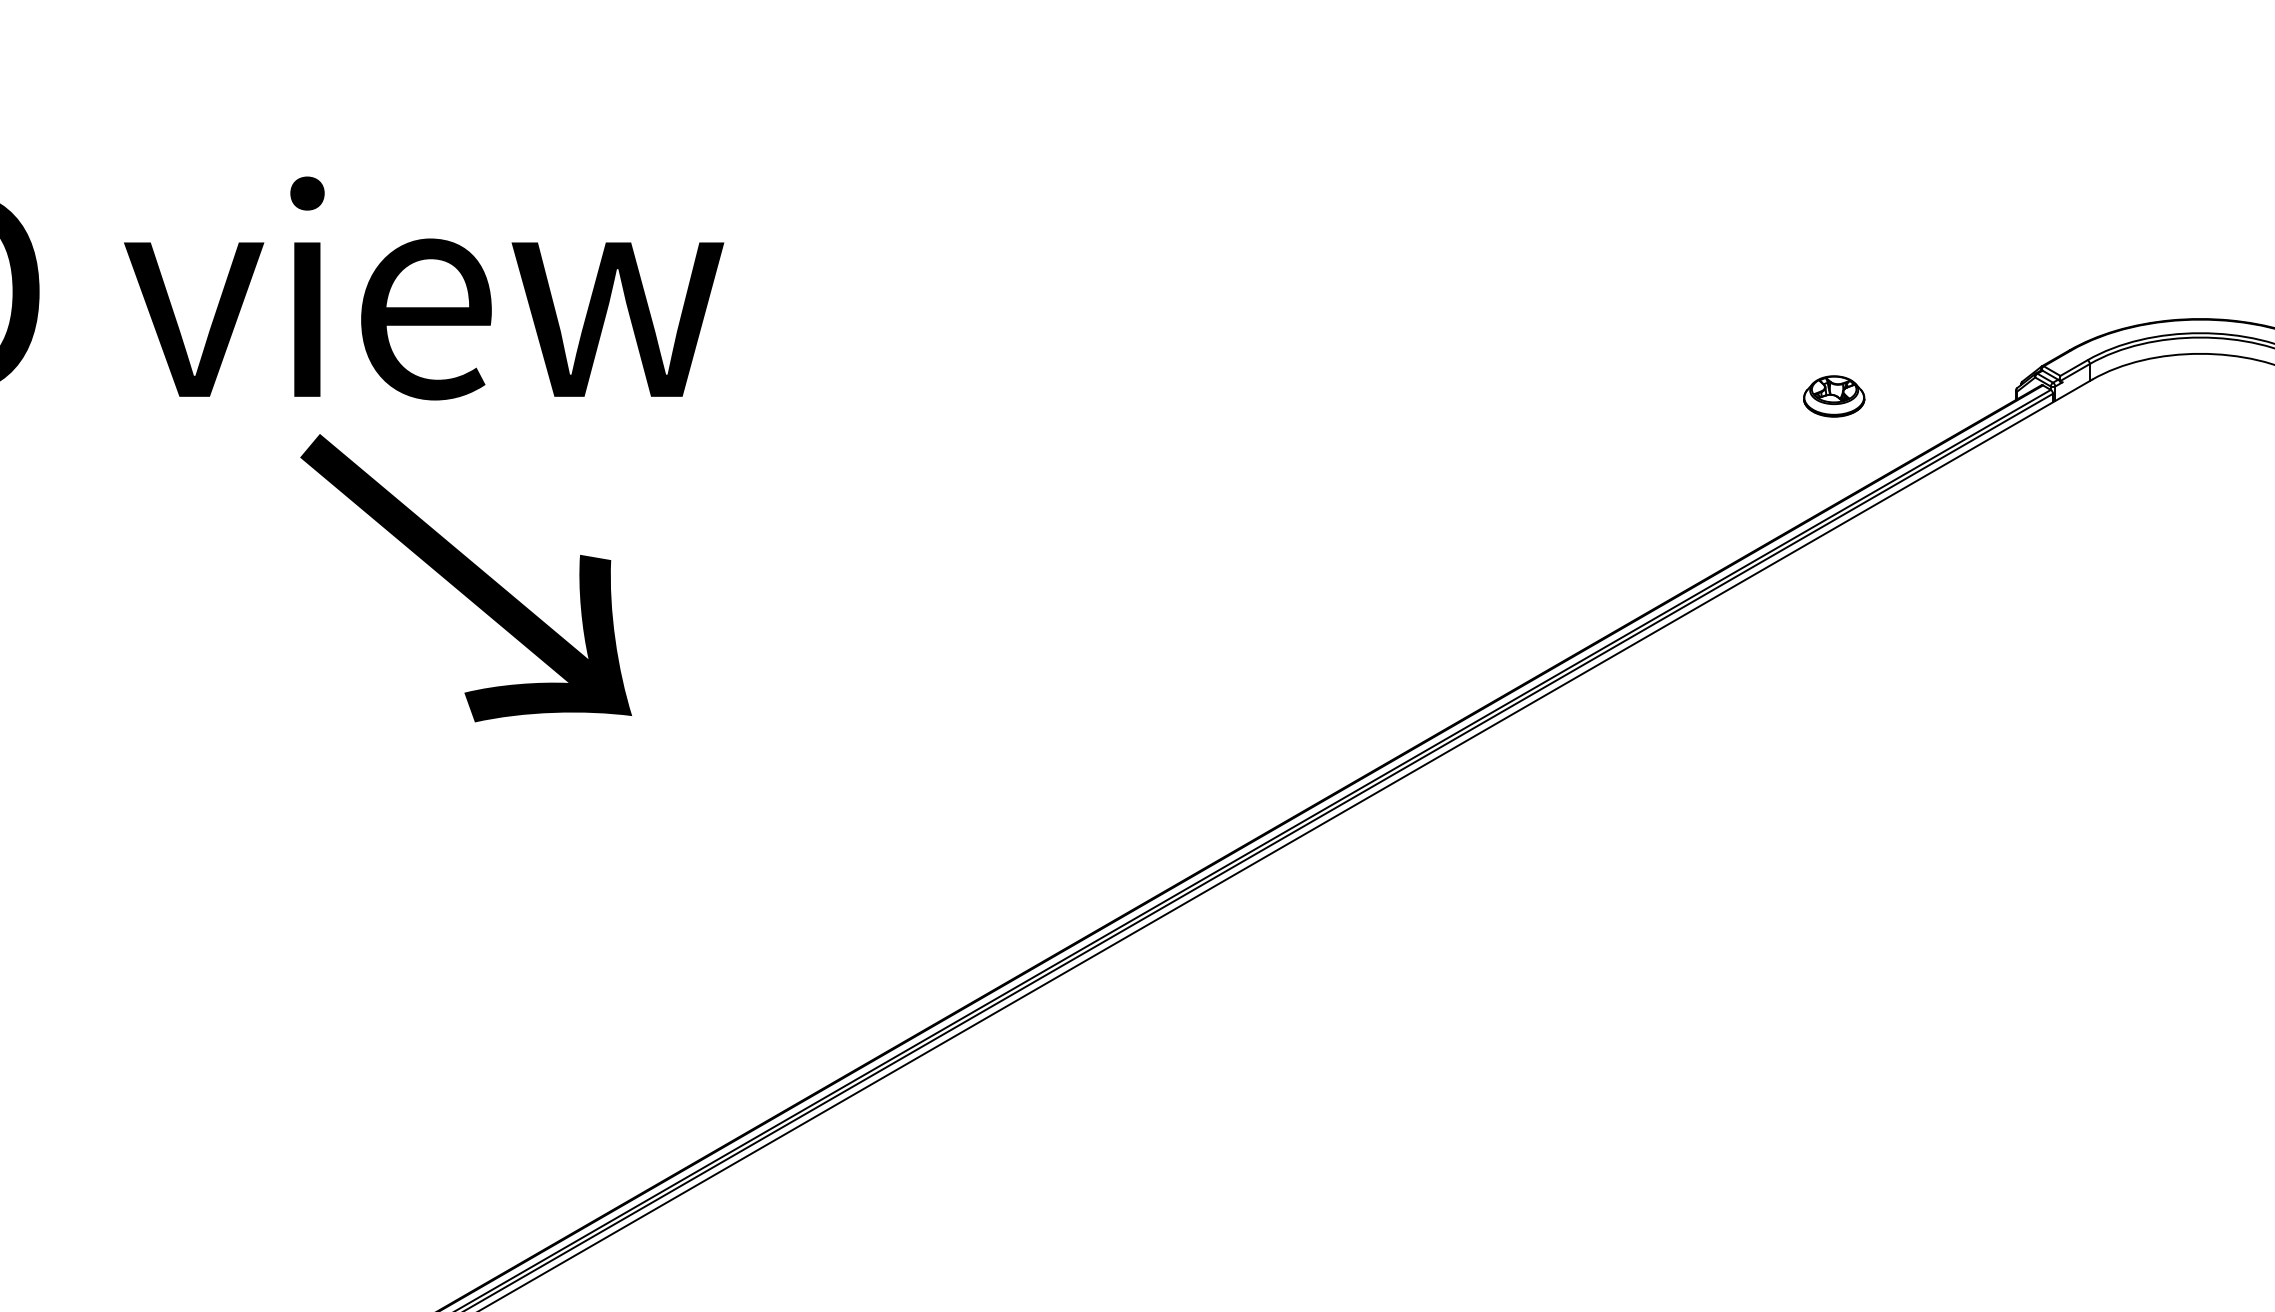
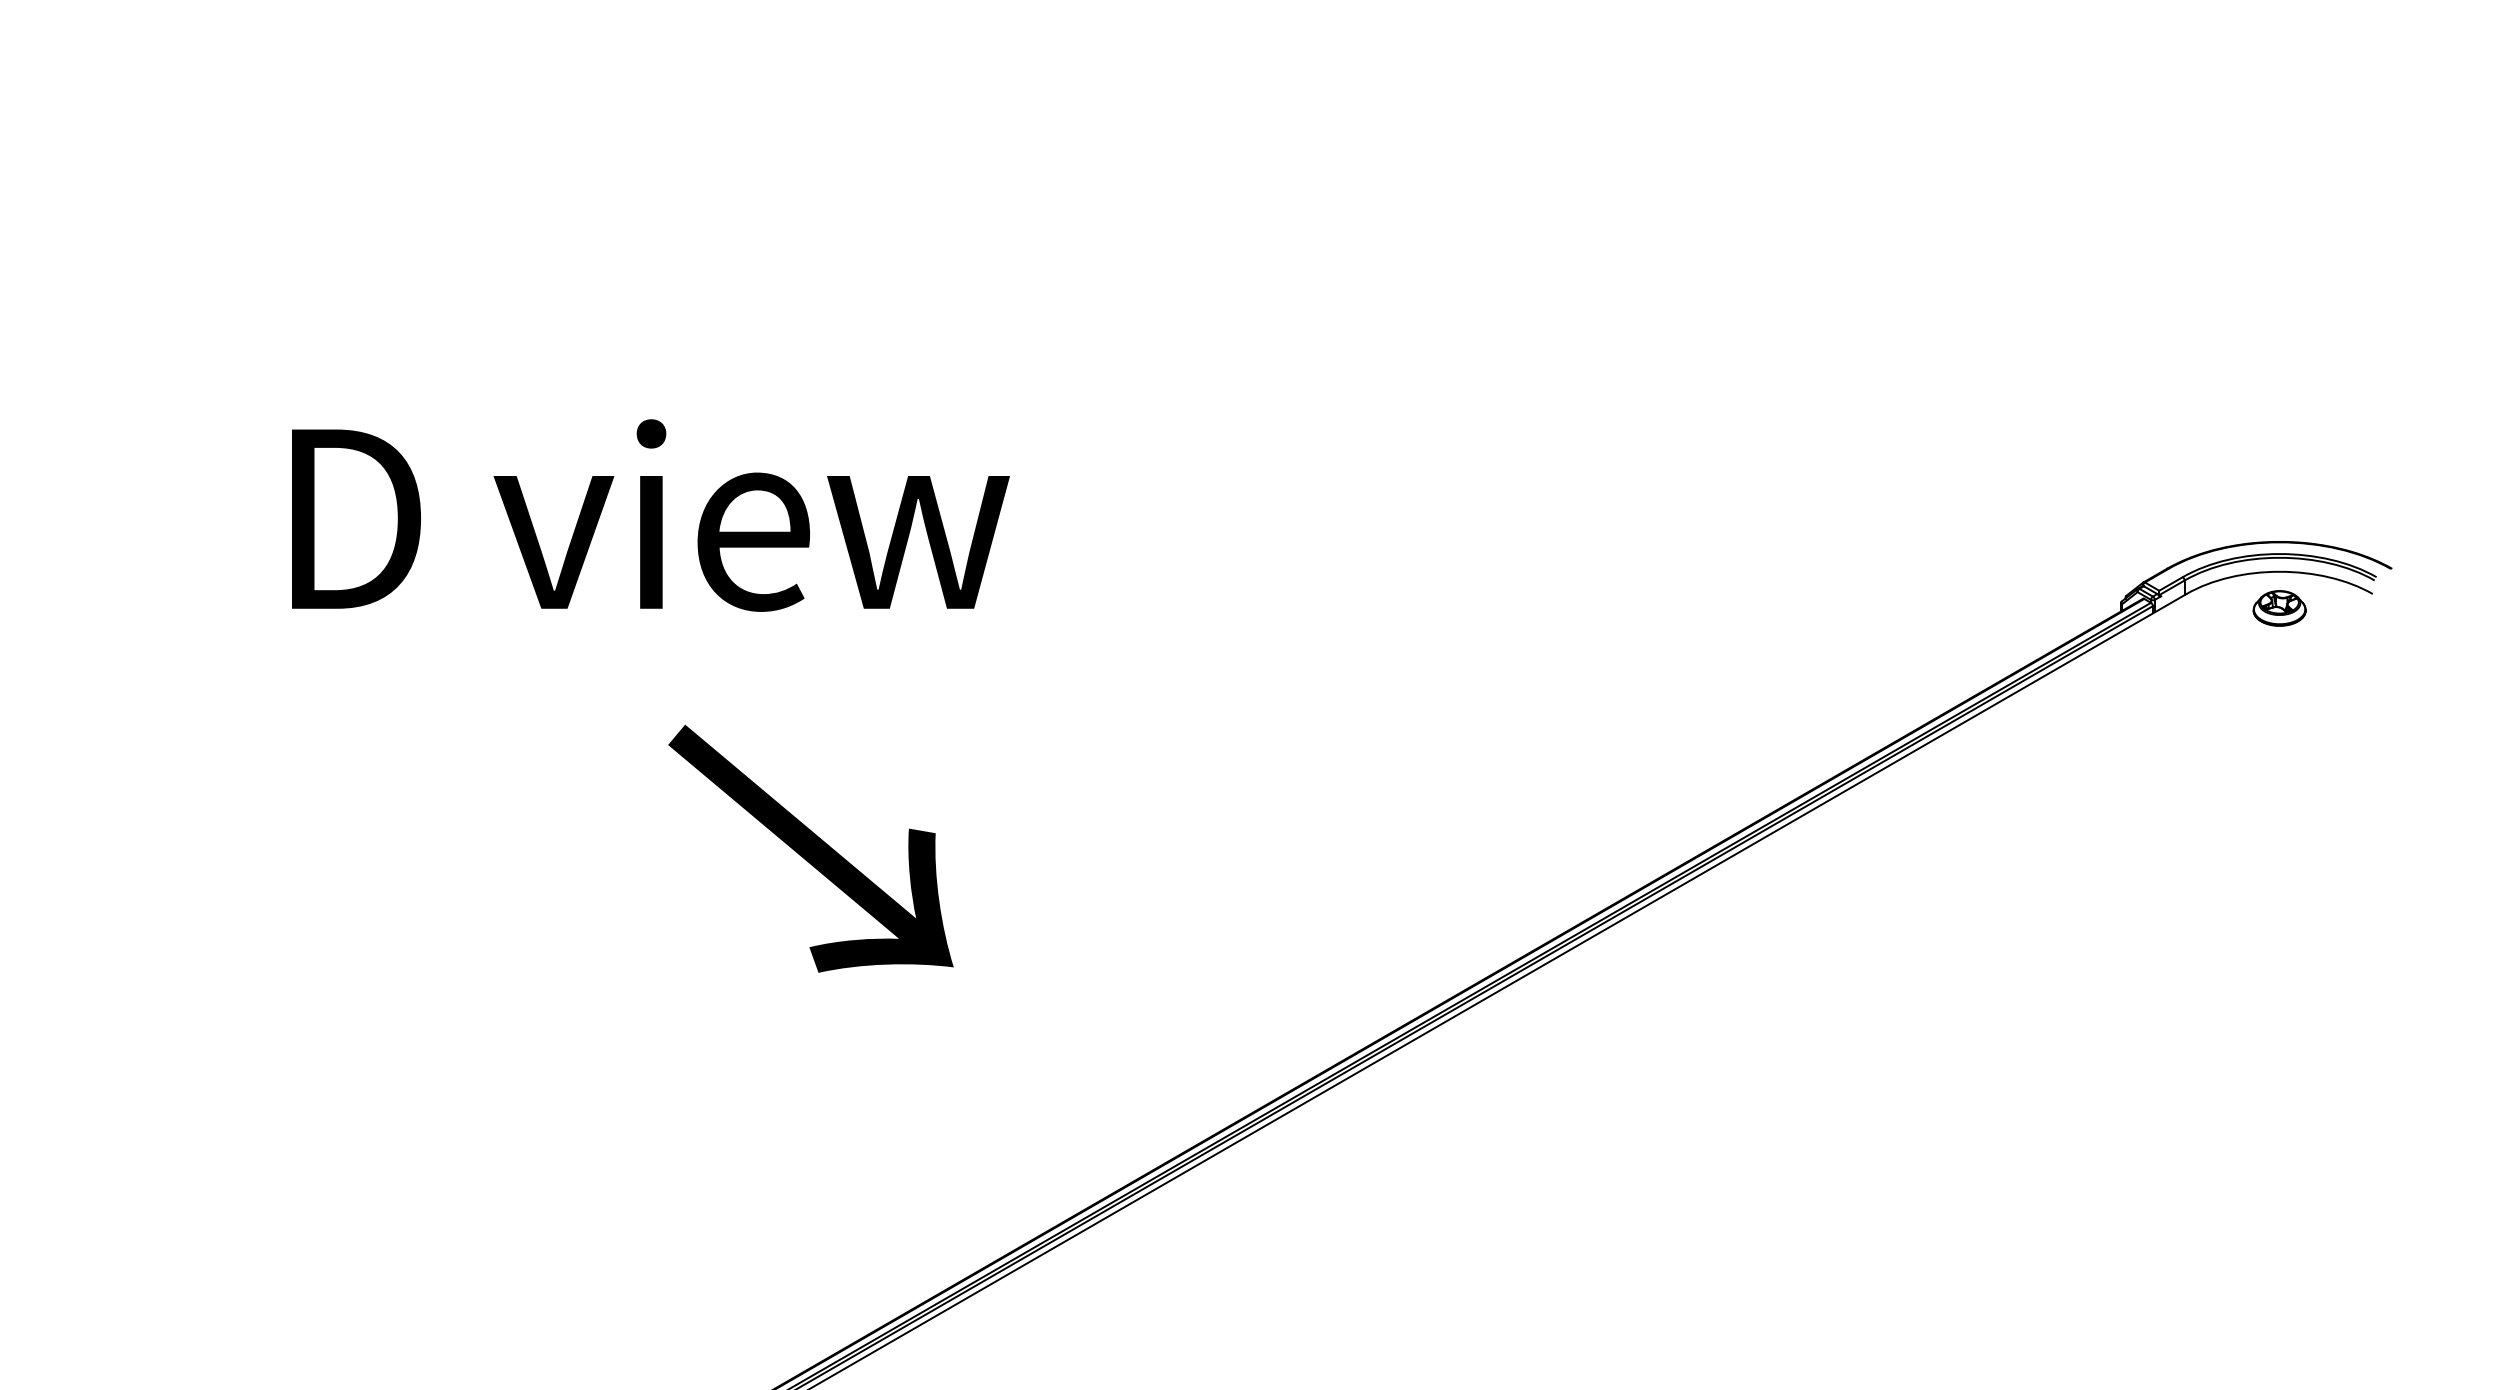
part: (1834, 396) -> (2279, 608), moved
text: (465, 577) -> (810, 848), moved

